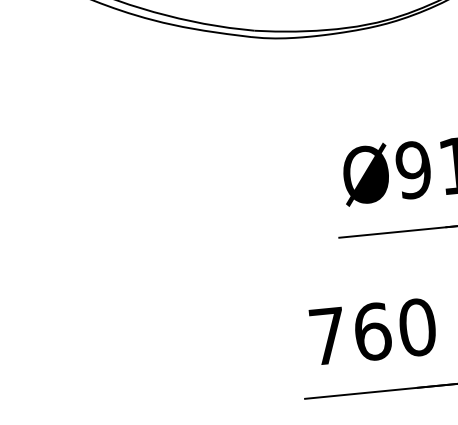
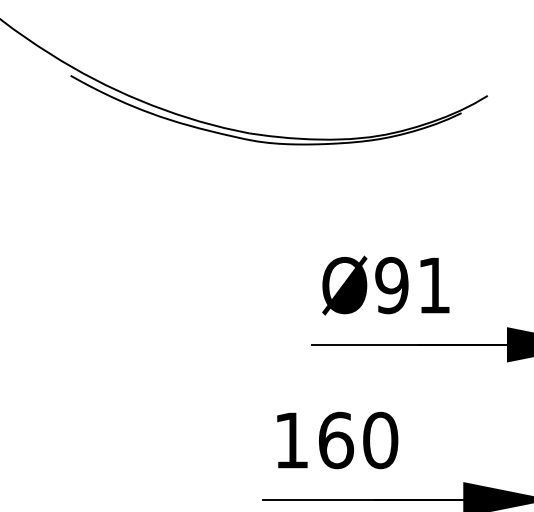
text: (327, 336) -> (291, 440), 760 -> 160

